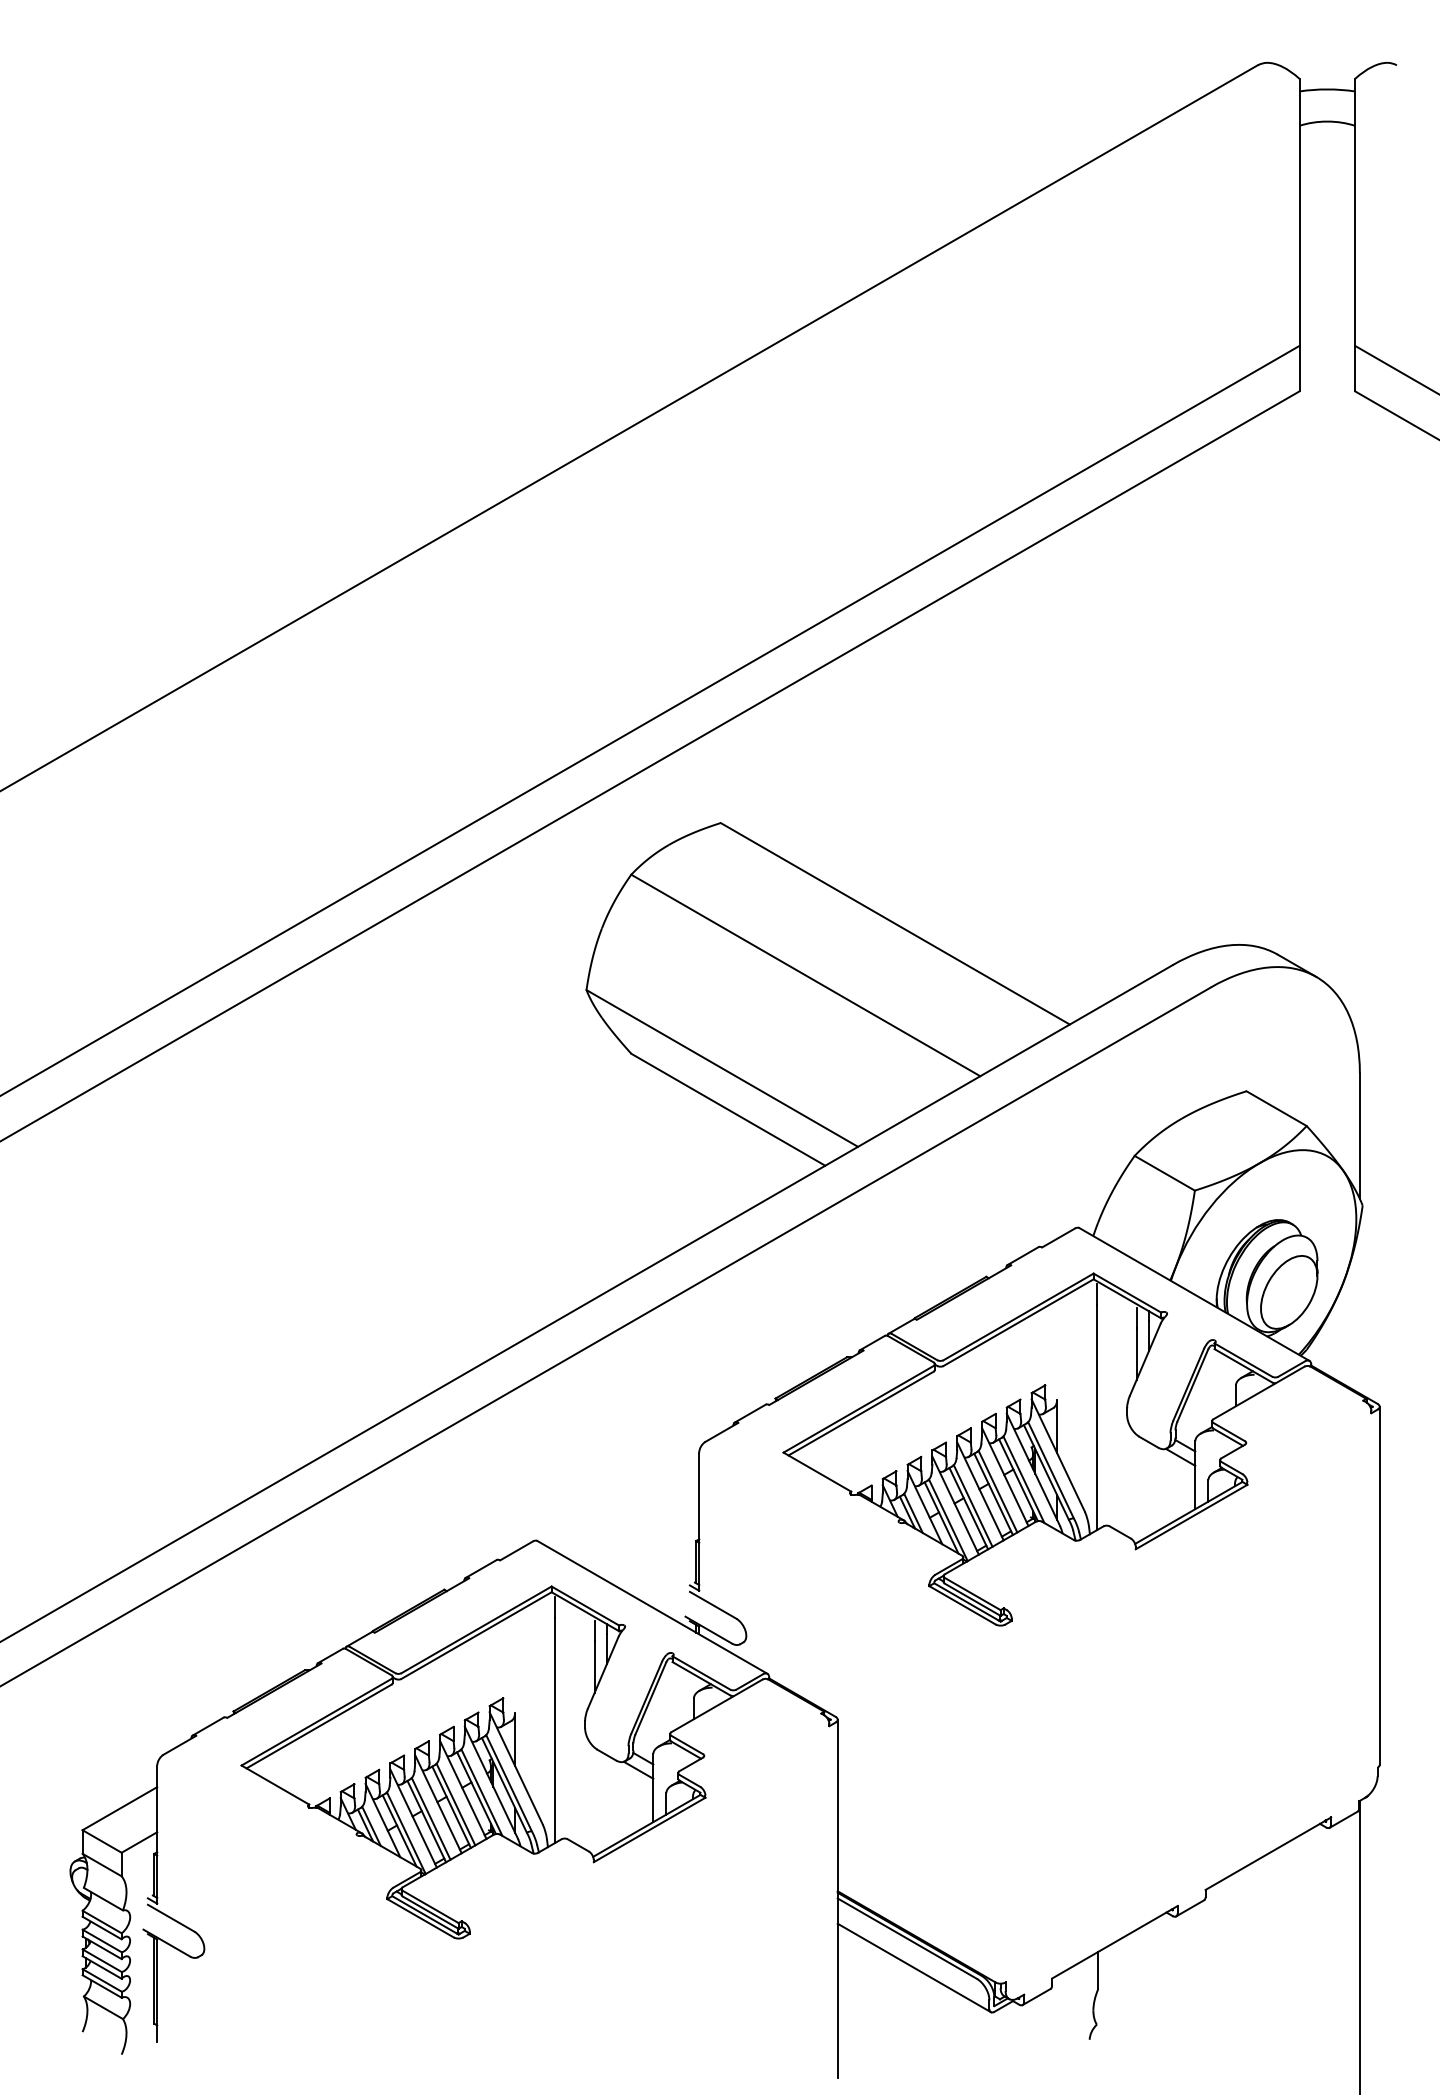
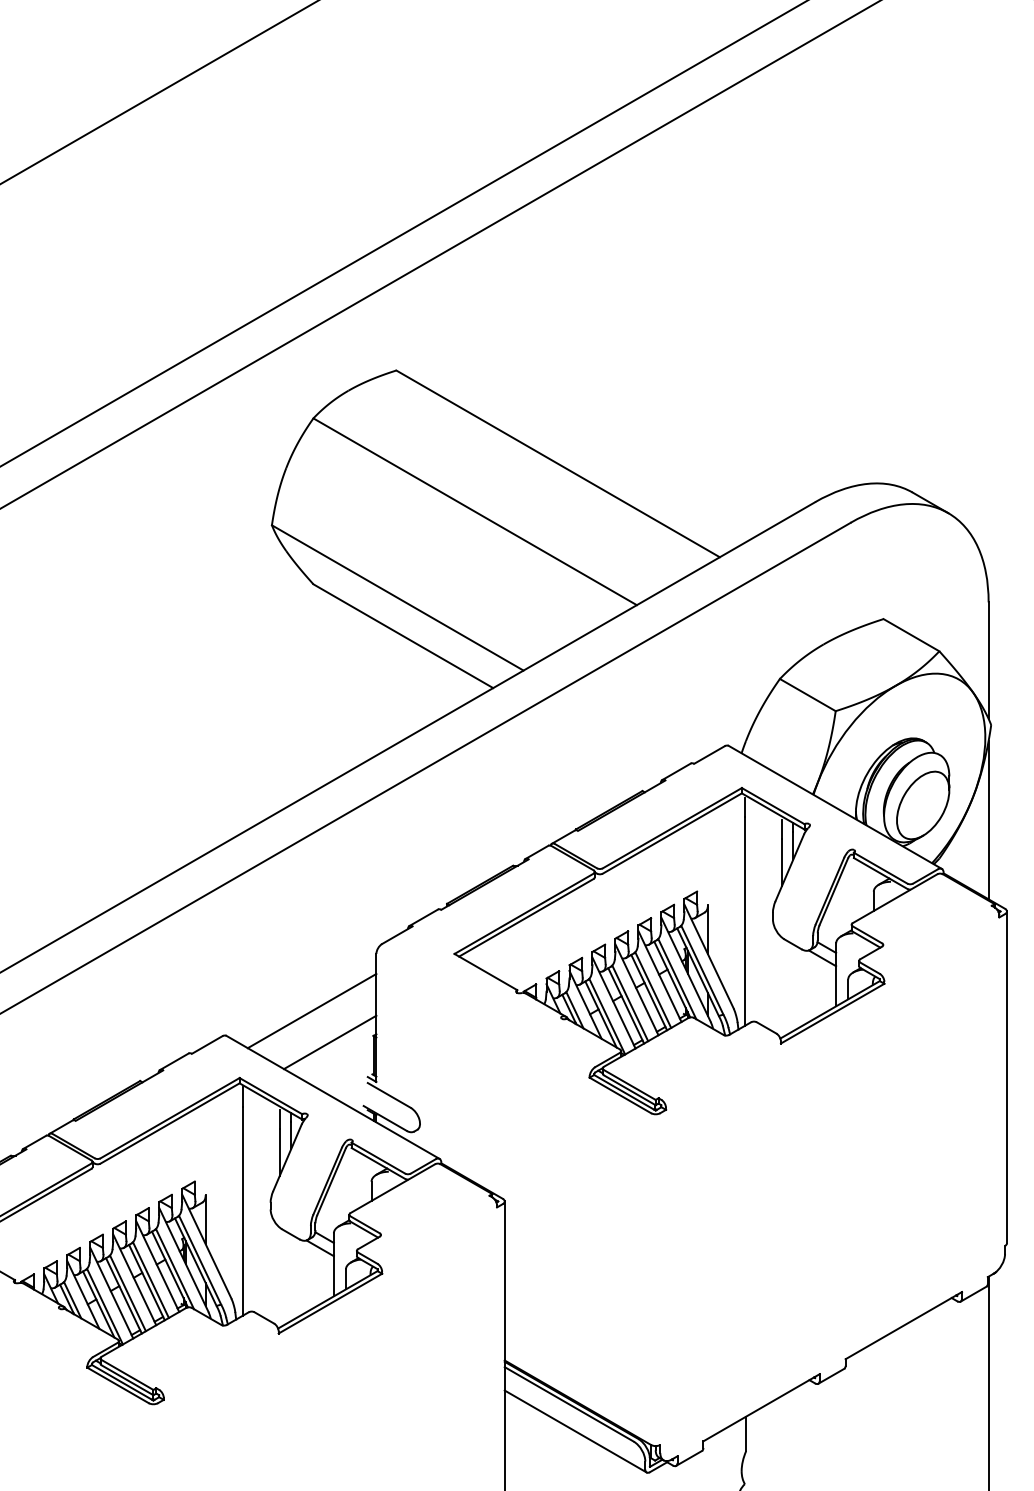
line: (1359, 1307) -> (988, 819), added
line: (629, 1514) -> (311, 1011), added
line: (649, 1547) -> (330, 1041), added

